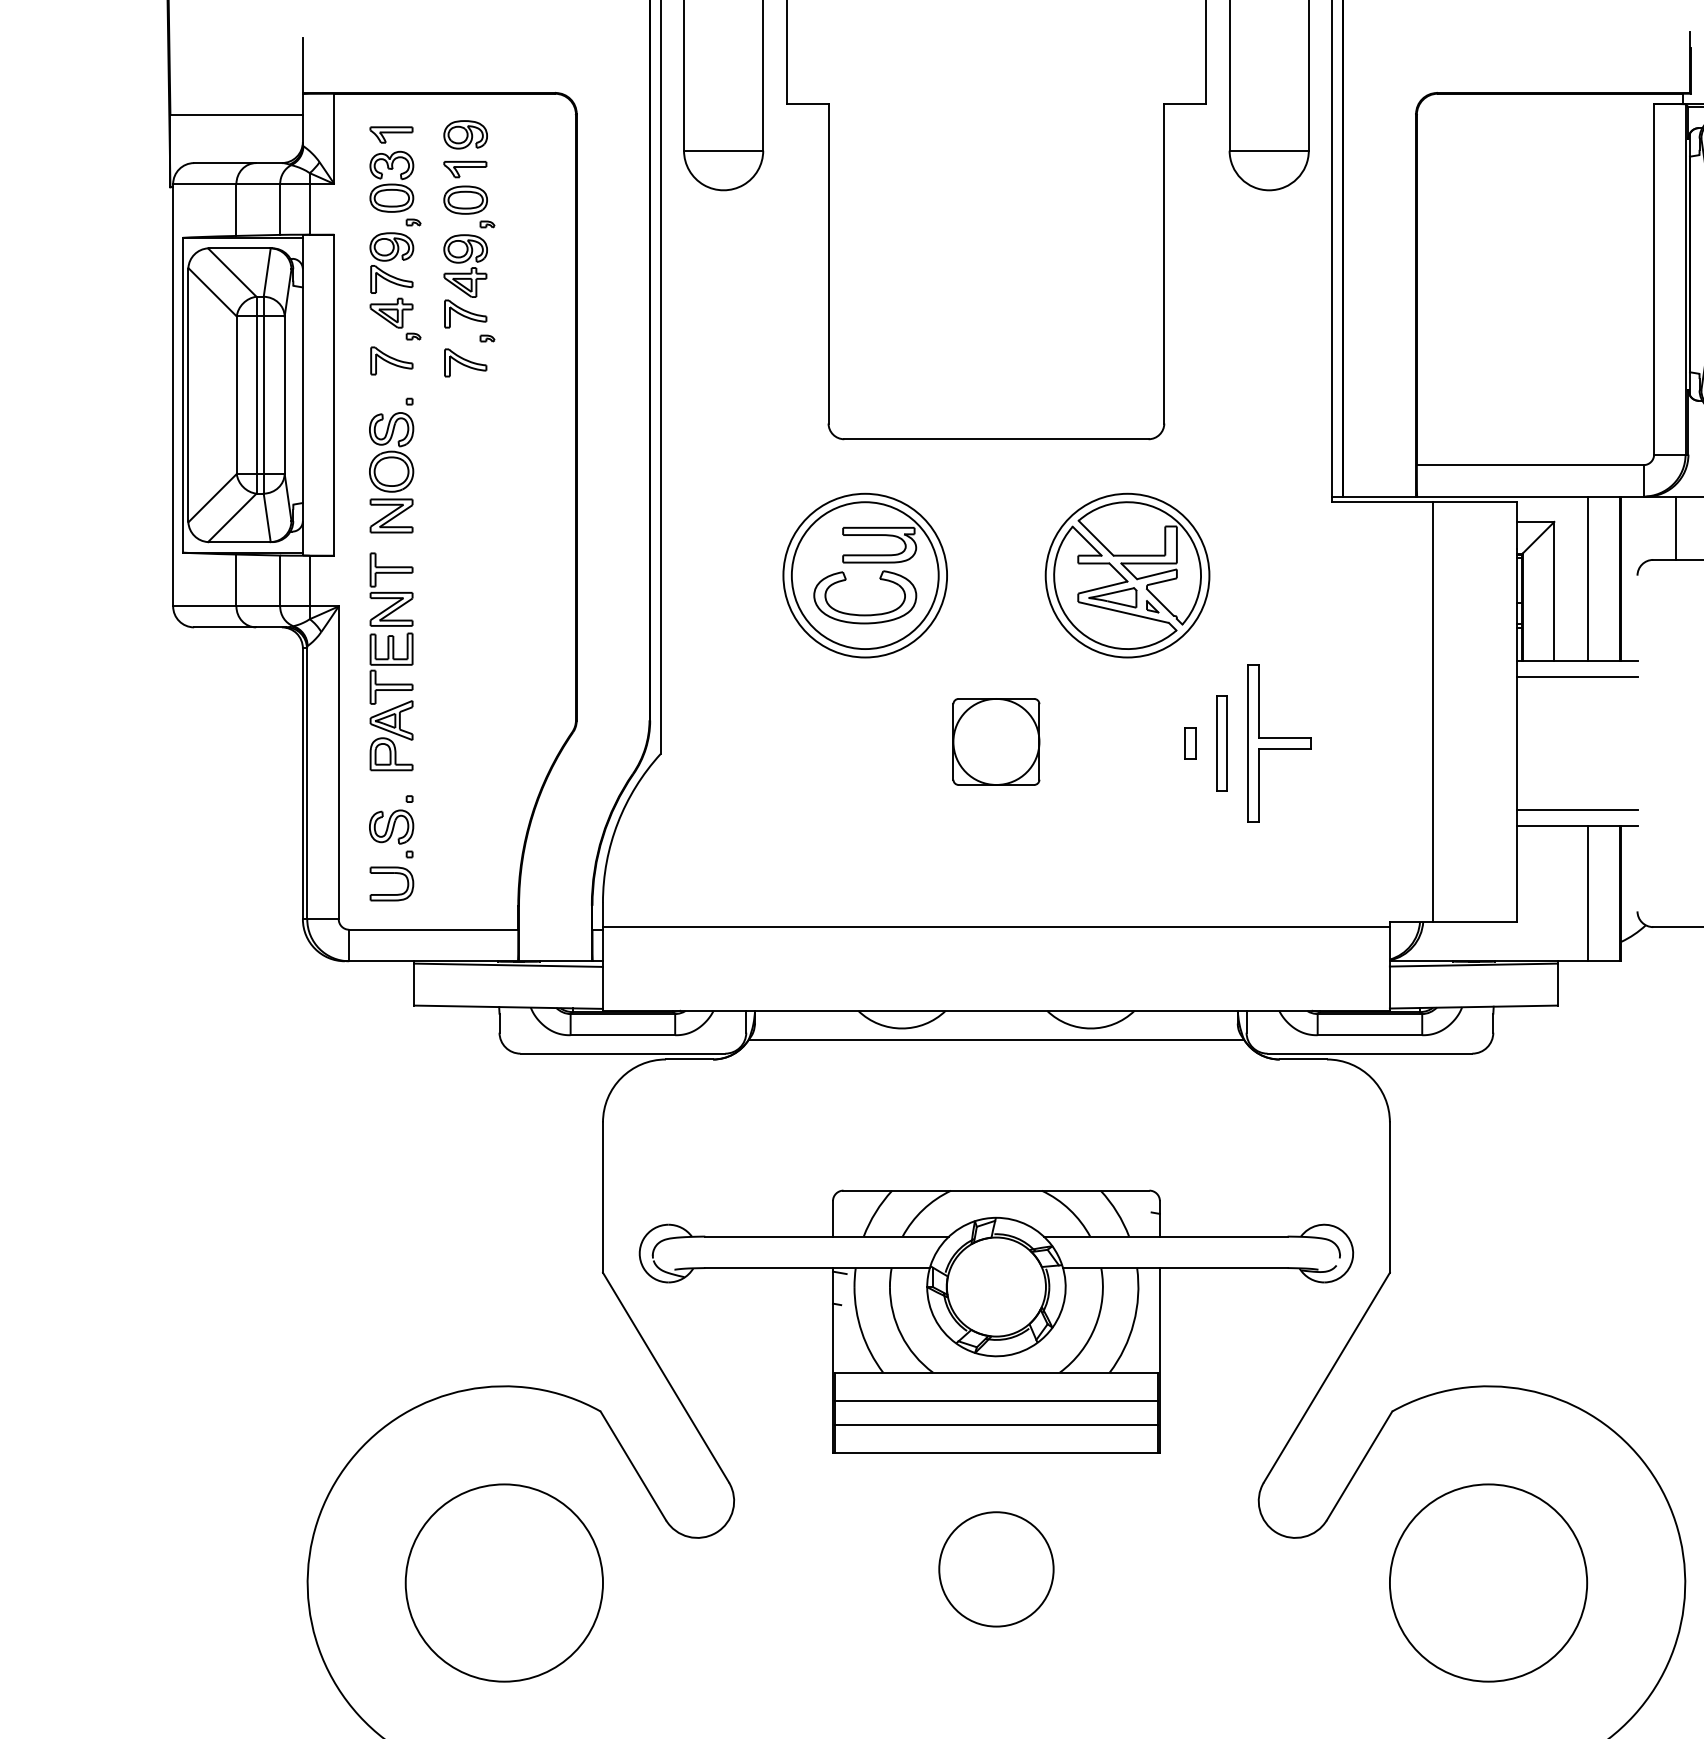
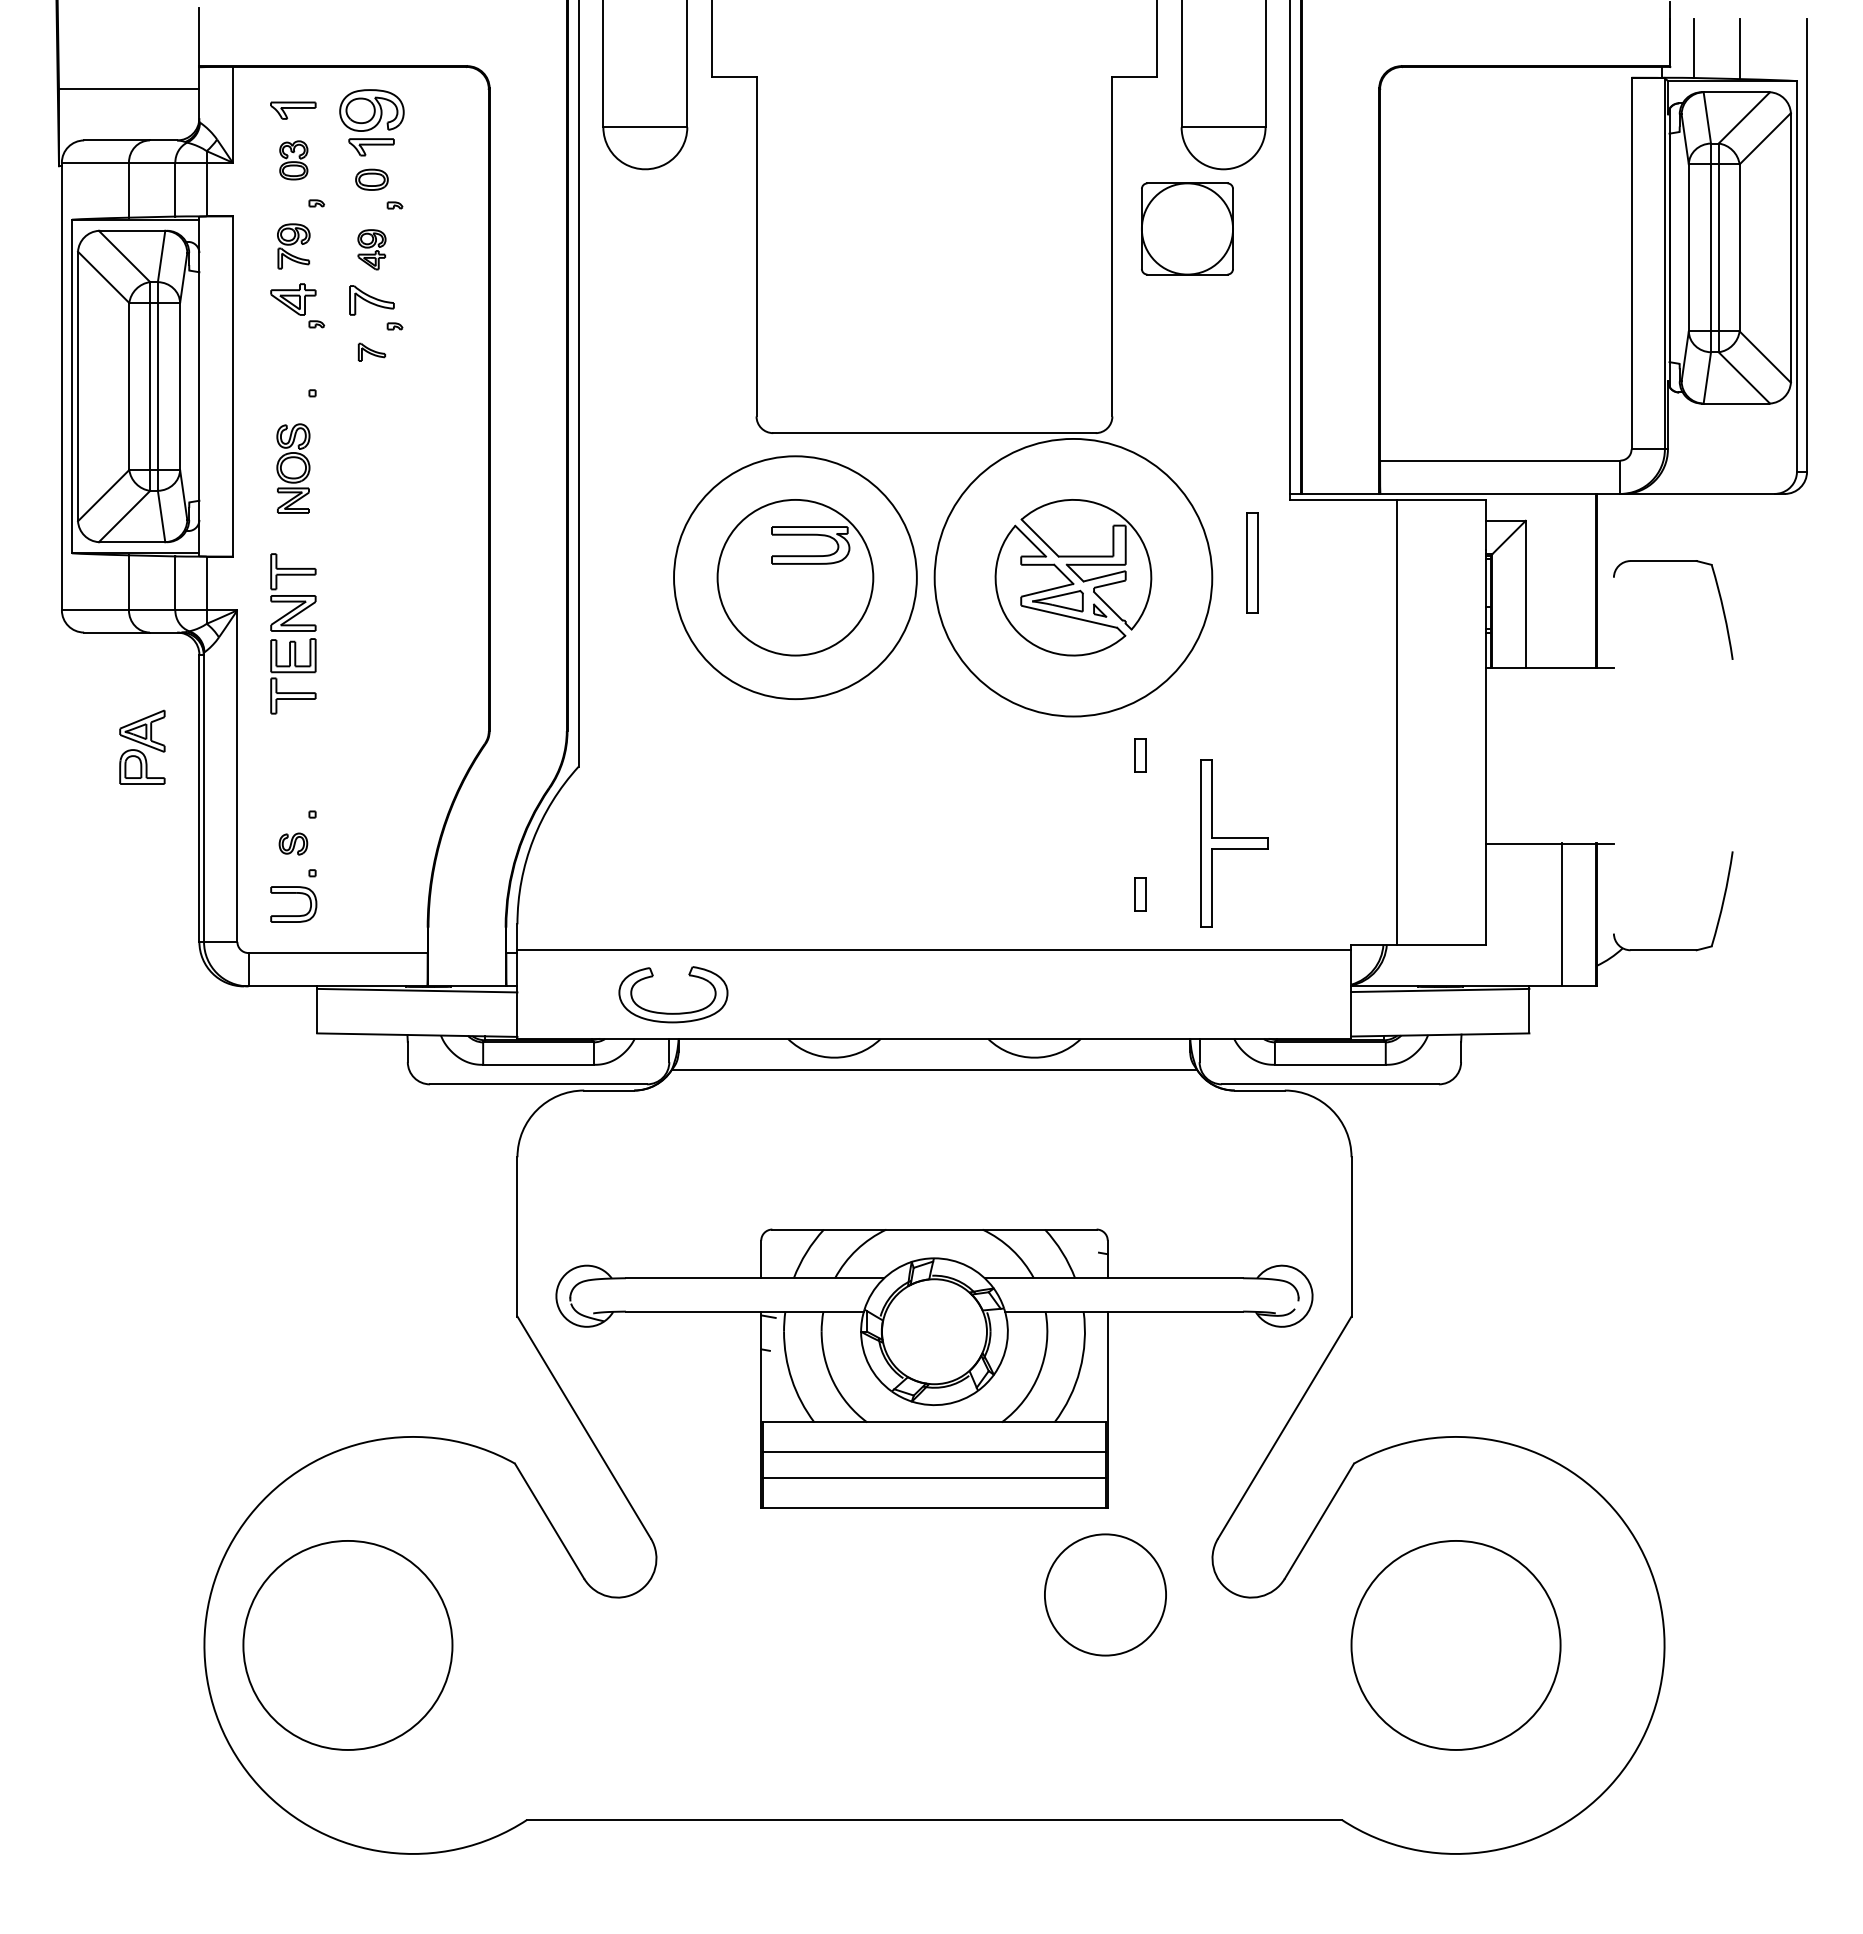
part: (465, 134) -> (371, 110), size x1.4
part: (391, 181) -> (293, 160), size x0.6
part: (465, 199) -> (371, 179), size x0.7
part: (391, 263) -> (293, 246), size x0.7
part: (465, 265) -> (371, 249), size x0.6
part: (391, 360) -> (293, 349), removed
part: (465, 363) -> (371, 352), size x0.6
part: (391, 472) -> (293, 468), size x0.7
line: (1675, 528) -> (1654, 527), removed
circle: (865, 575) -> (795, 577), size x1.4
circle: (1127, 575) -> (1073, 577), size x1.6
line: (1588, 578) -> (1561, 580), removed
part: (865, 614) -> (673, 1012), moved
line: (1576, 677) -> (1549, 685), removed
part: (391, 734) -> (142, 746), moved
part: (996, 741) -> (1187, 228), moved
part: (1221, 743) -> (1252, 562), moved
part: (1279, 743) -> (1234, 843), moved
line: (1576, 810) -> (1549, 826), removed
part: (391, 826) -> (293, 843), size x0.6
part: (1190, 874) -> (1140, 894), added
circle: (996, 1568) -> (1105, 1594), moved
circle: (503, 1583) -> (347, 1645), moved

